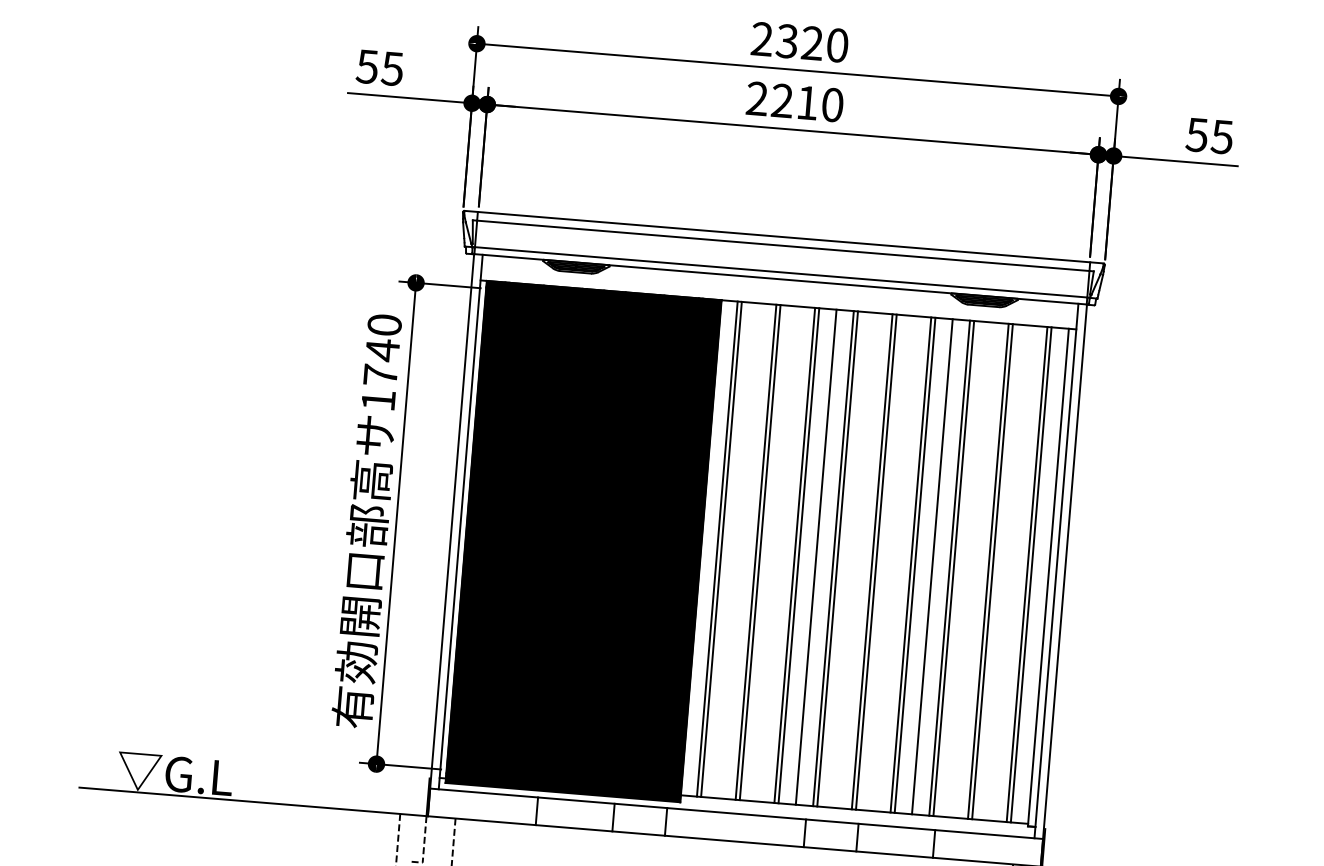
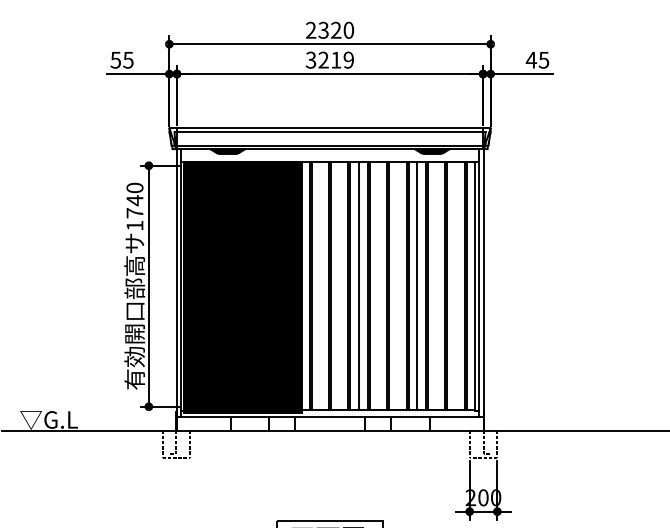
text: (794, 100) -> (329, 59), 2210 -> 3219
text: (1197, 133) -> (531, 59), 55 -> 45

